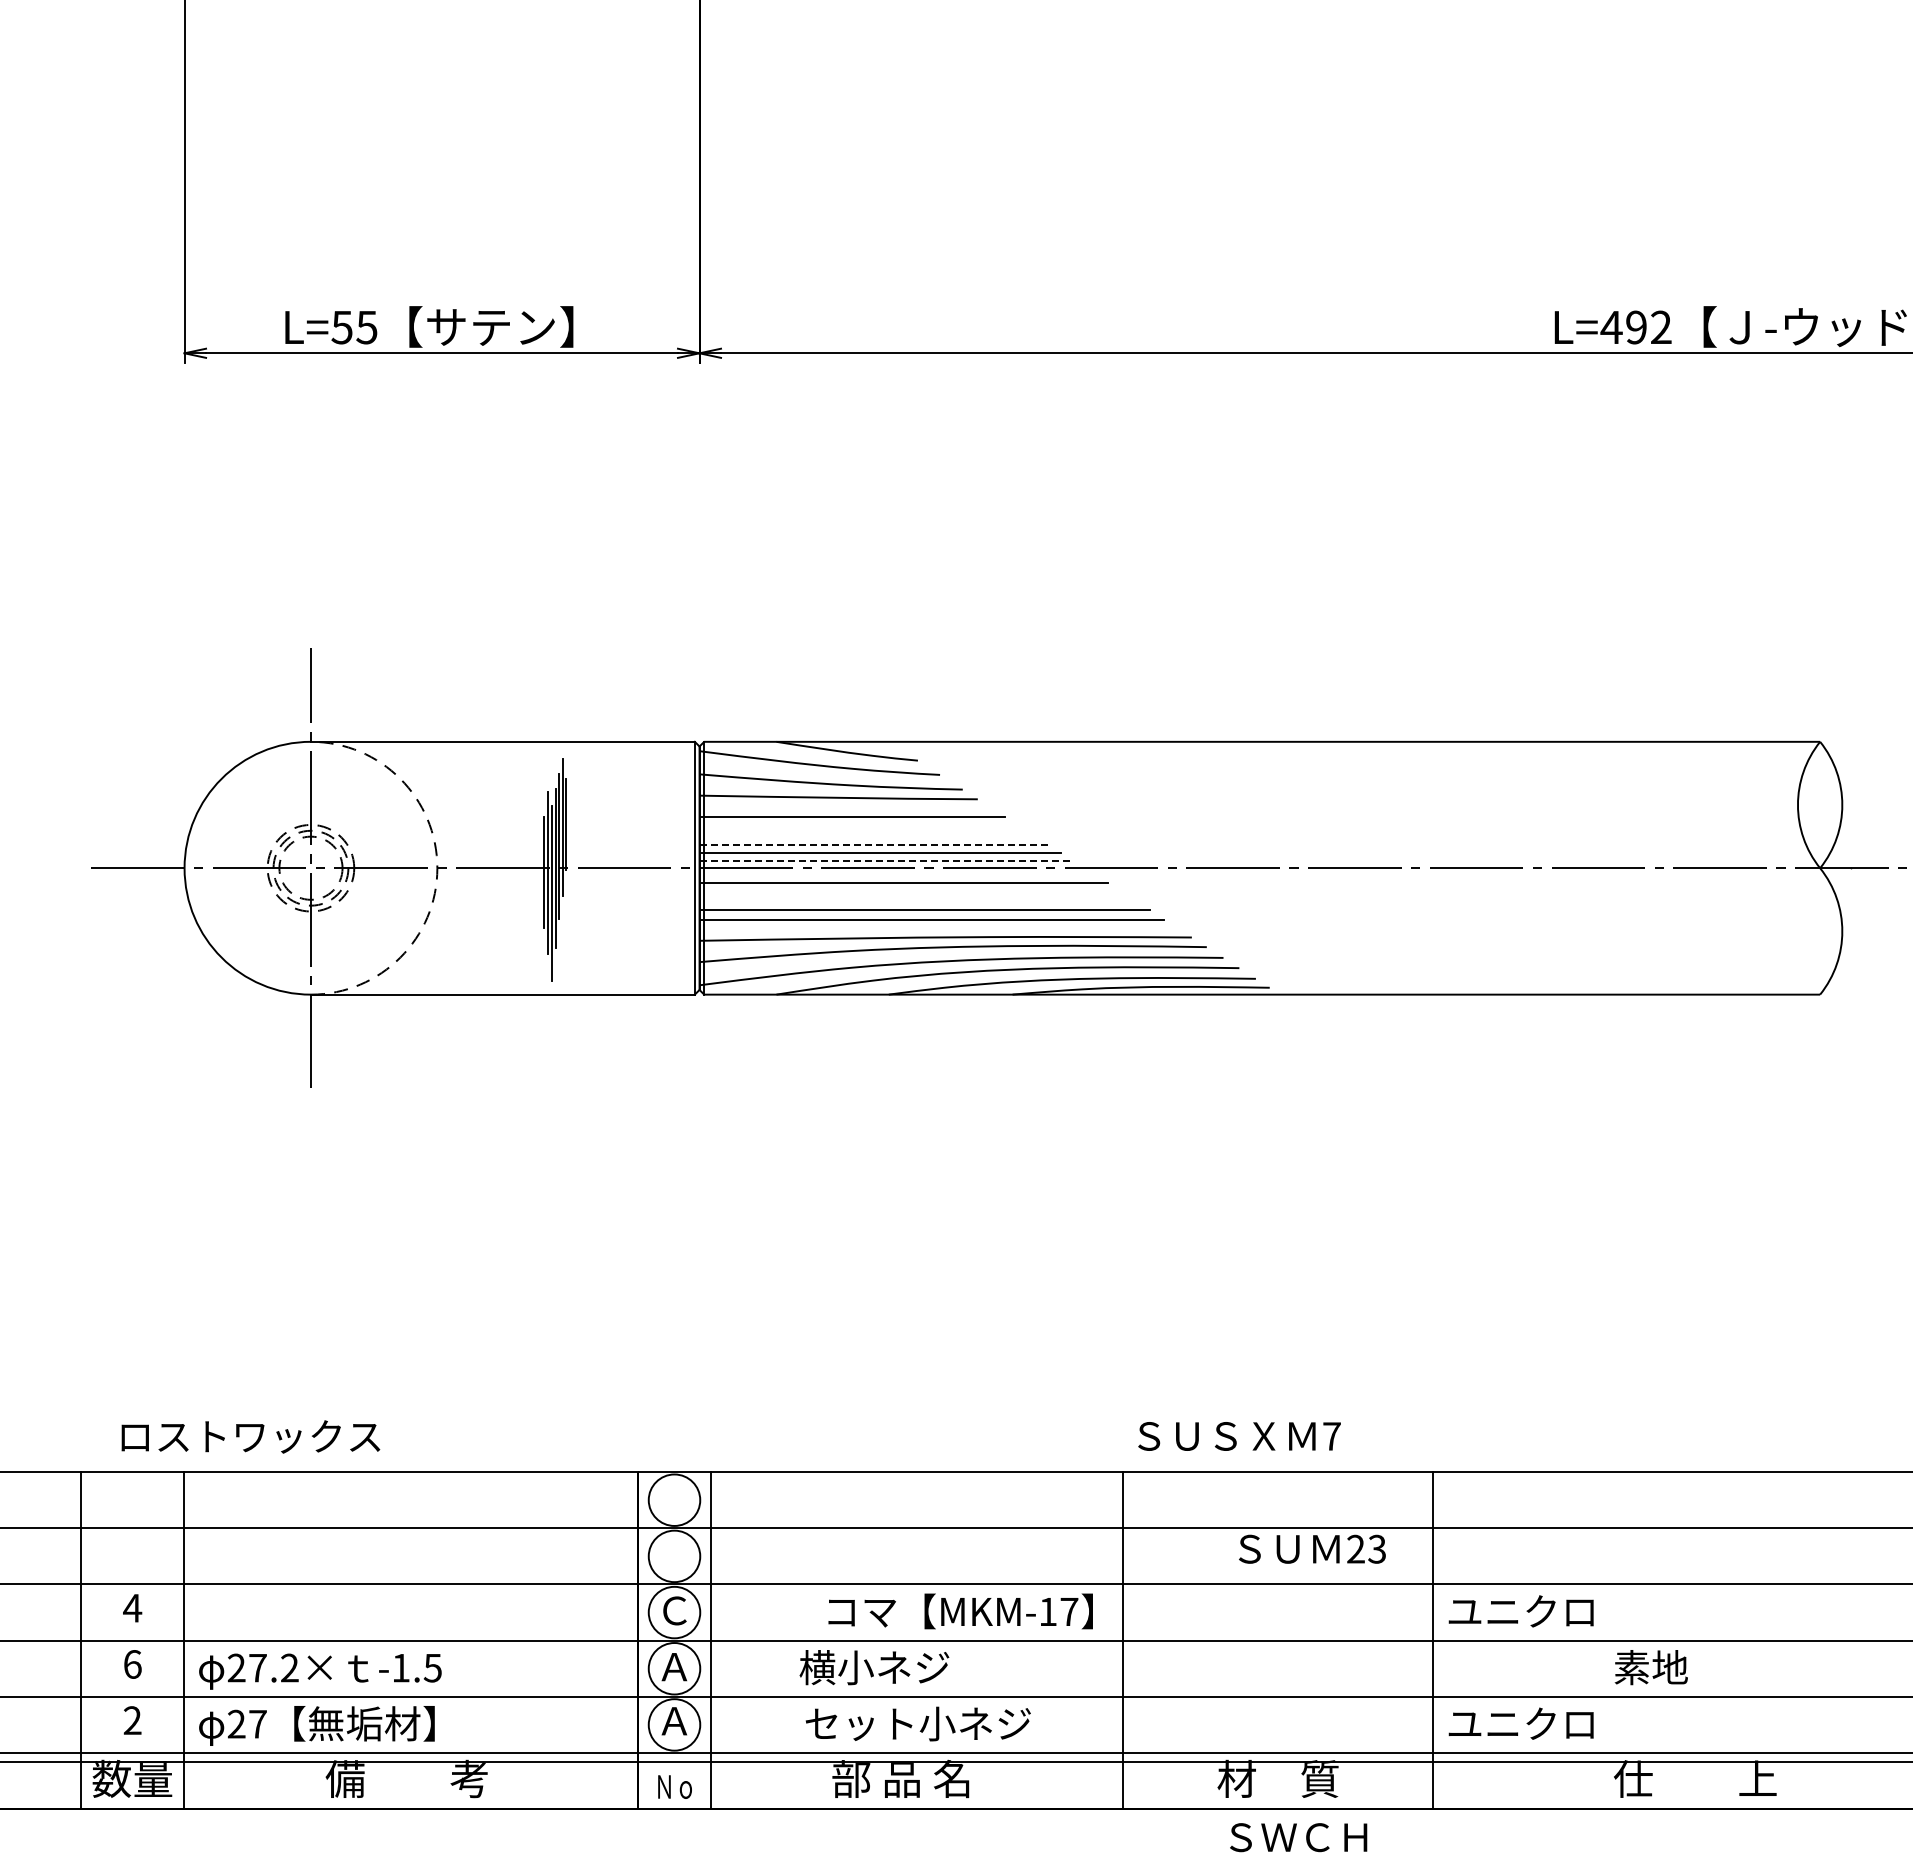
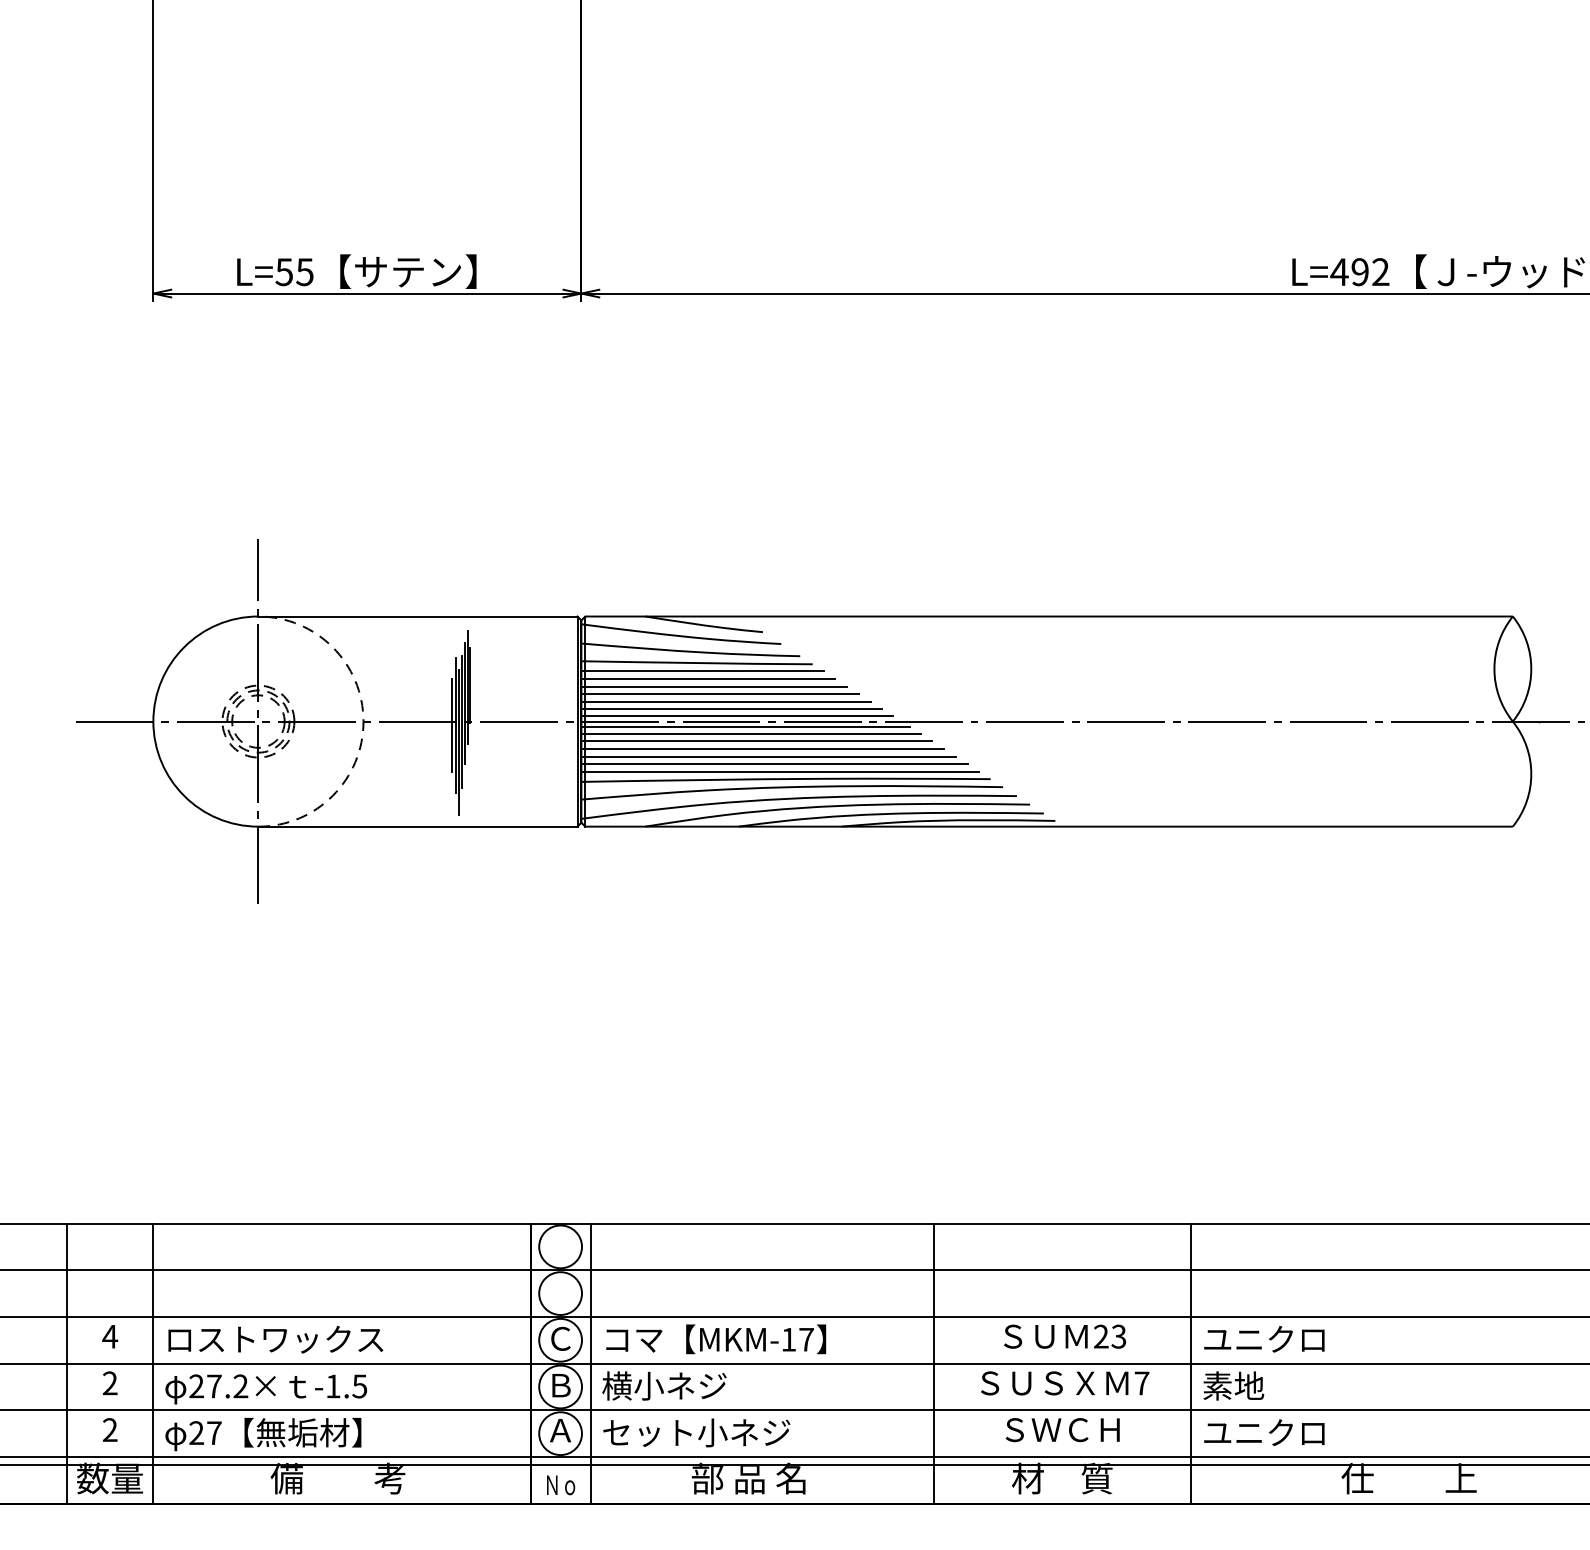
line: (844, 807) -> (701, 671), added
line: (859, 826) -> (714, 686), added
line: (866, 835) -> (720, 694), added
line: (874, 844) -> (726, 701), dashed -> solid
line: (887, 861) -> (737, 715), dashed -> solid
line: (897, 875) -> (745, 727), added
line: (909, 891) -> (755, 740), added
line: (917, 900) -> (762, 748), added
line: (938, 928) -> (780, 771), added
text: (250, 1436) -> (275, 1339), moved
text: (1239, 1436) -> (1065, 1383), moved
text: (1312, 1548) -> (1065, 1336), moved
text: (960, 1611) -> (716, 1339), moved
text: (132, 1664) -> (110, 1383), 6 -> 2
text: (674, 1667) -> (560, 1385), Ａ -> Ｂ
text: (874, 1667) -> (664, 1385), moved
text: (1650, 1667) -> (1233, 1385), moved
text: (917, 1723) -> (696, 1432), moved
text: (1298, 1837) -> (1062, 1429), moved

